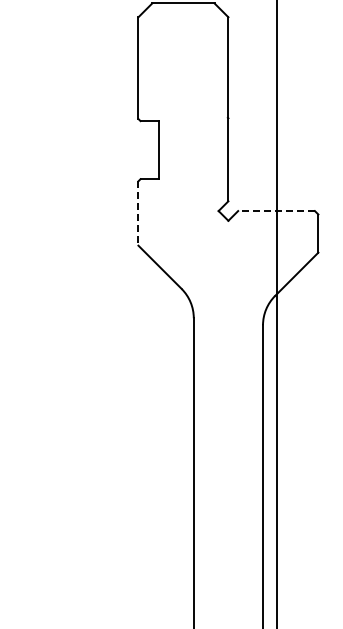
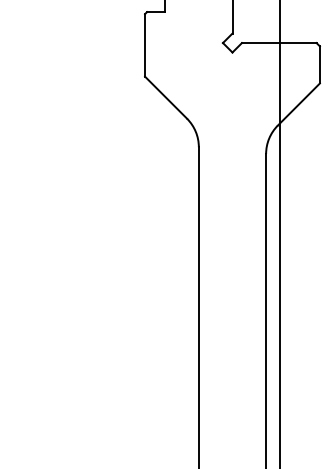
line: (276, 211) -> (279, 43), dashed -> solid
line: (138, 213) -> (145, 45), dashed -> solid

